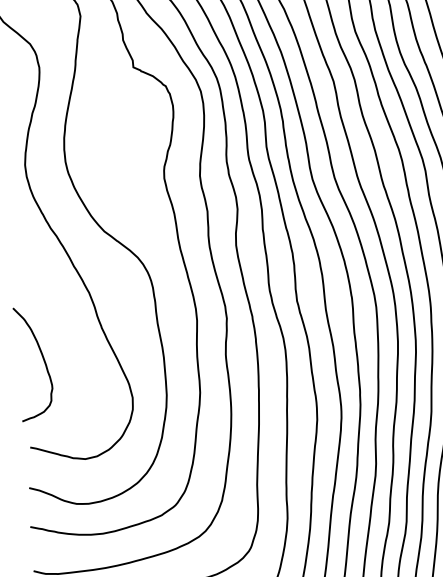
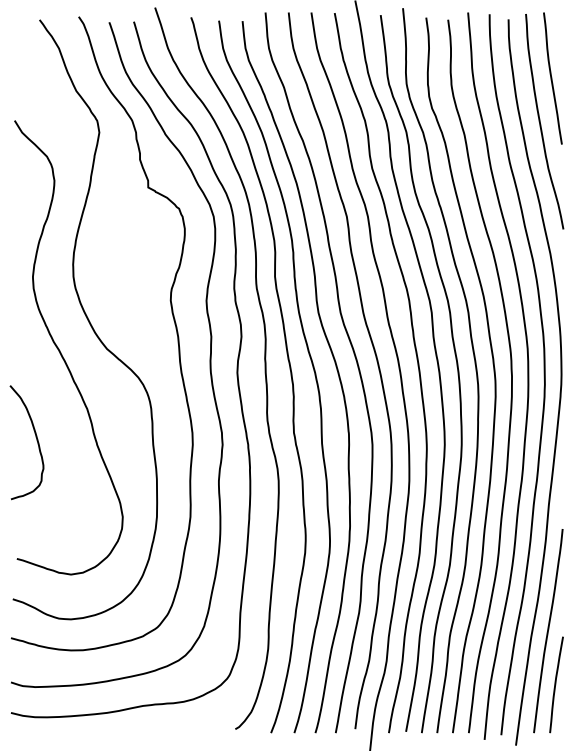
curve: (43, 360) -> (36, 440), moved

